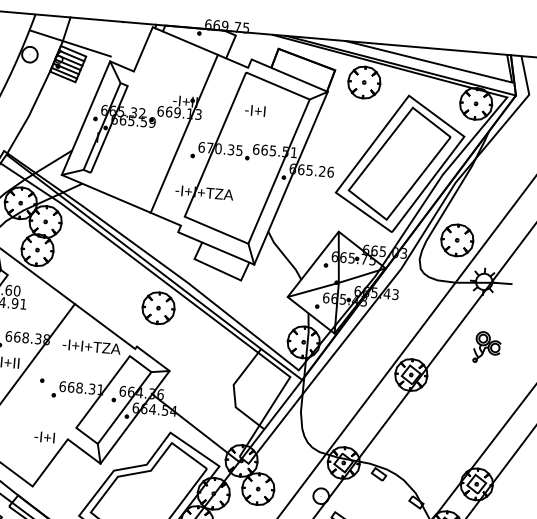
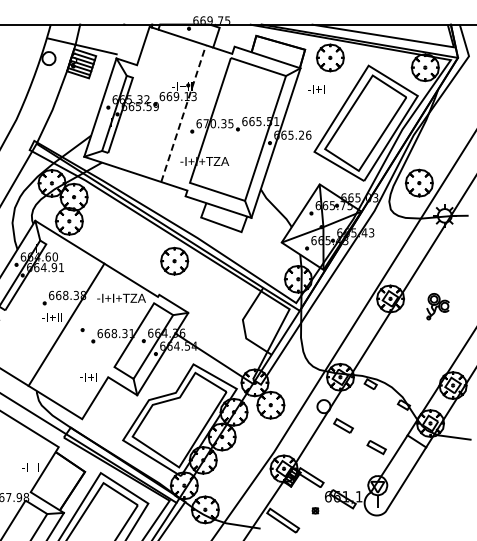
text: (255, 111) -> (316, 89), moved
line: (184, 133) -> (183, 113), solid -> dashed
part: (486, 347) -> (437, 306), moved

